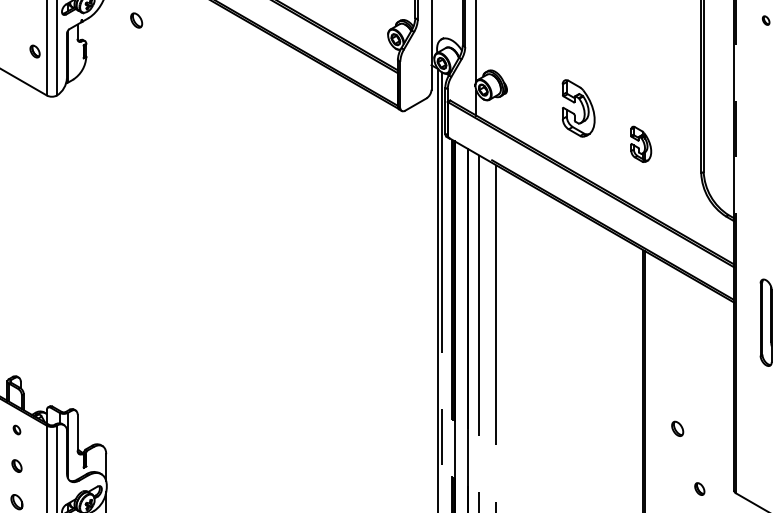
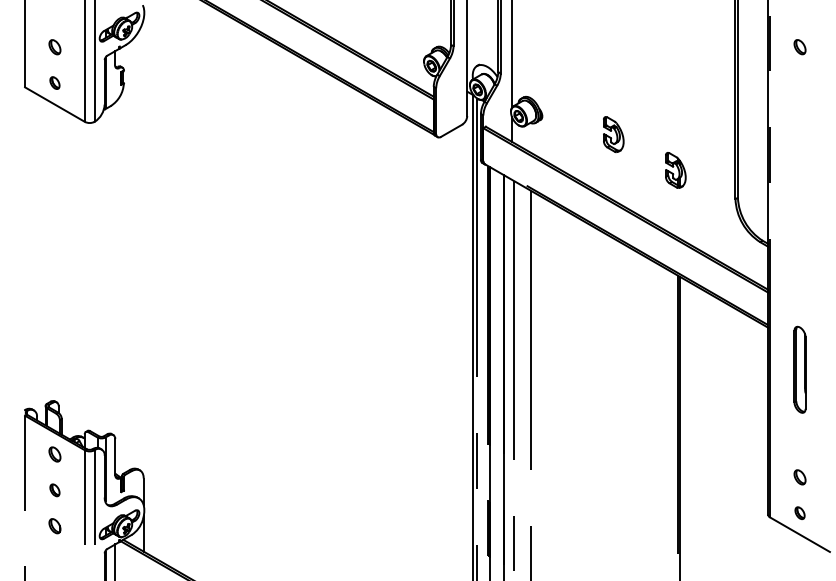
part: (136, 20) -> (54, 47), moved
part: (765, 20) -> (799, 47), size x1.67
part: (34, 50) -> (54, 82), moved
part: (578, 108) -> (613, 134), size x0.62
part: (765, 322) -> (799, 369), moved
part: (677, 429) -> (799, 477), moved
part: (16, 430) -> (54, 454), size x1.67
part: (699, 488) -> (799, 512), moved

